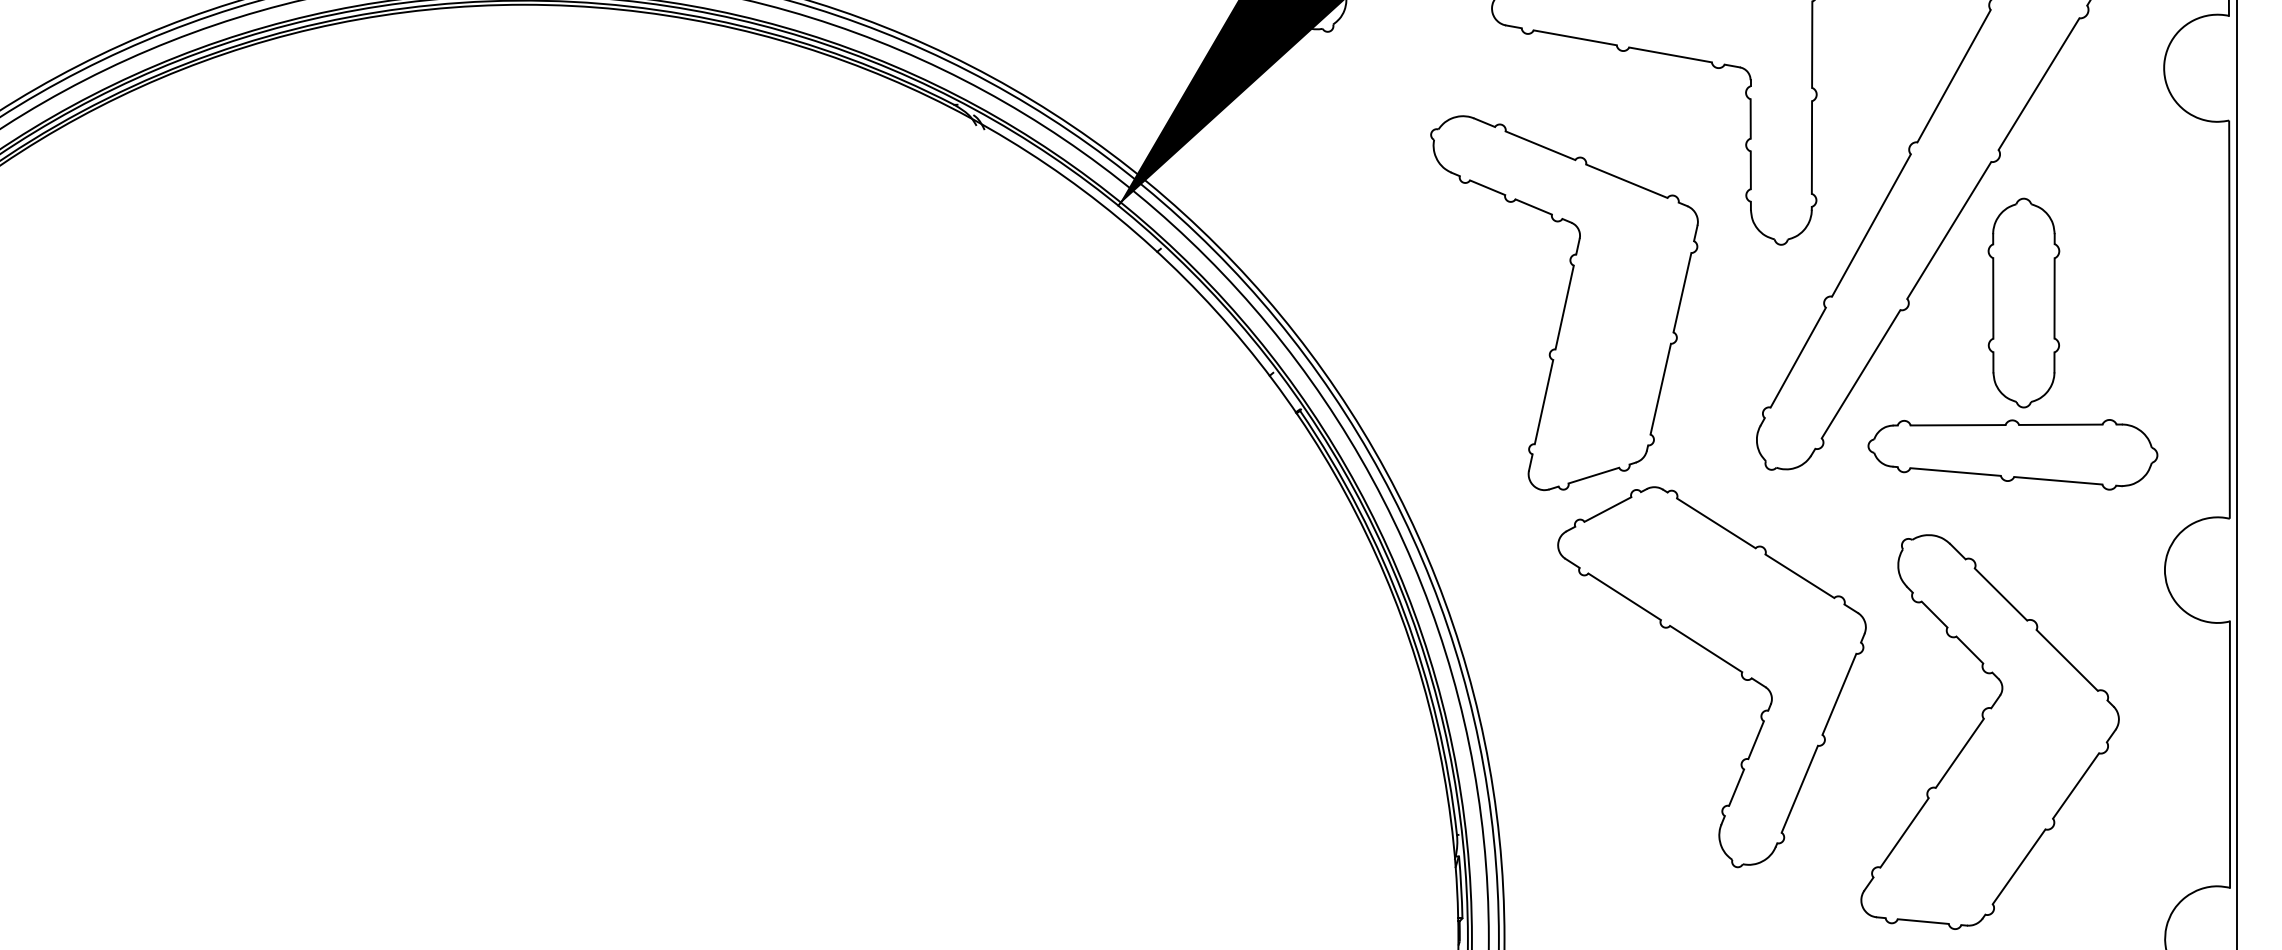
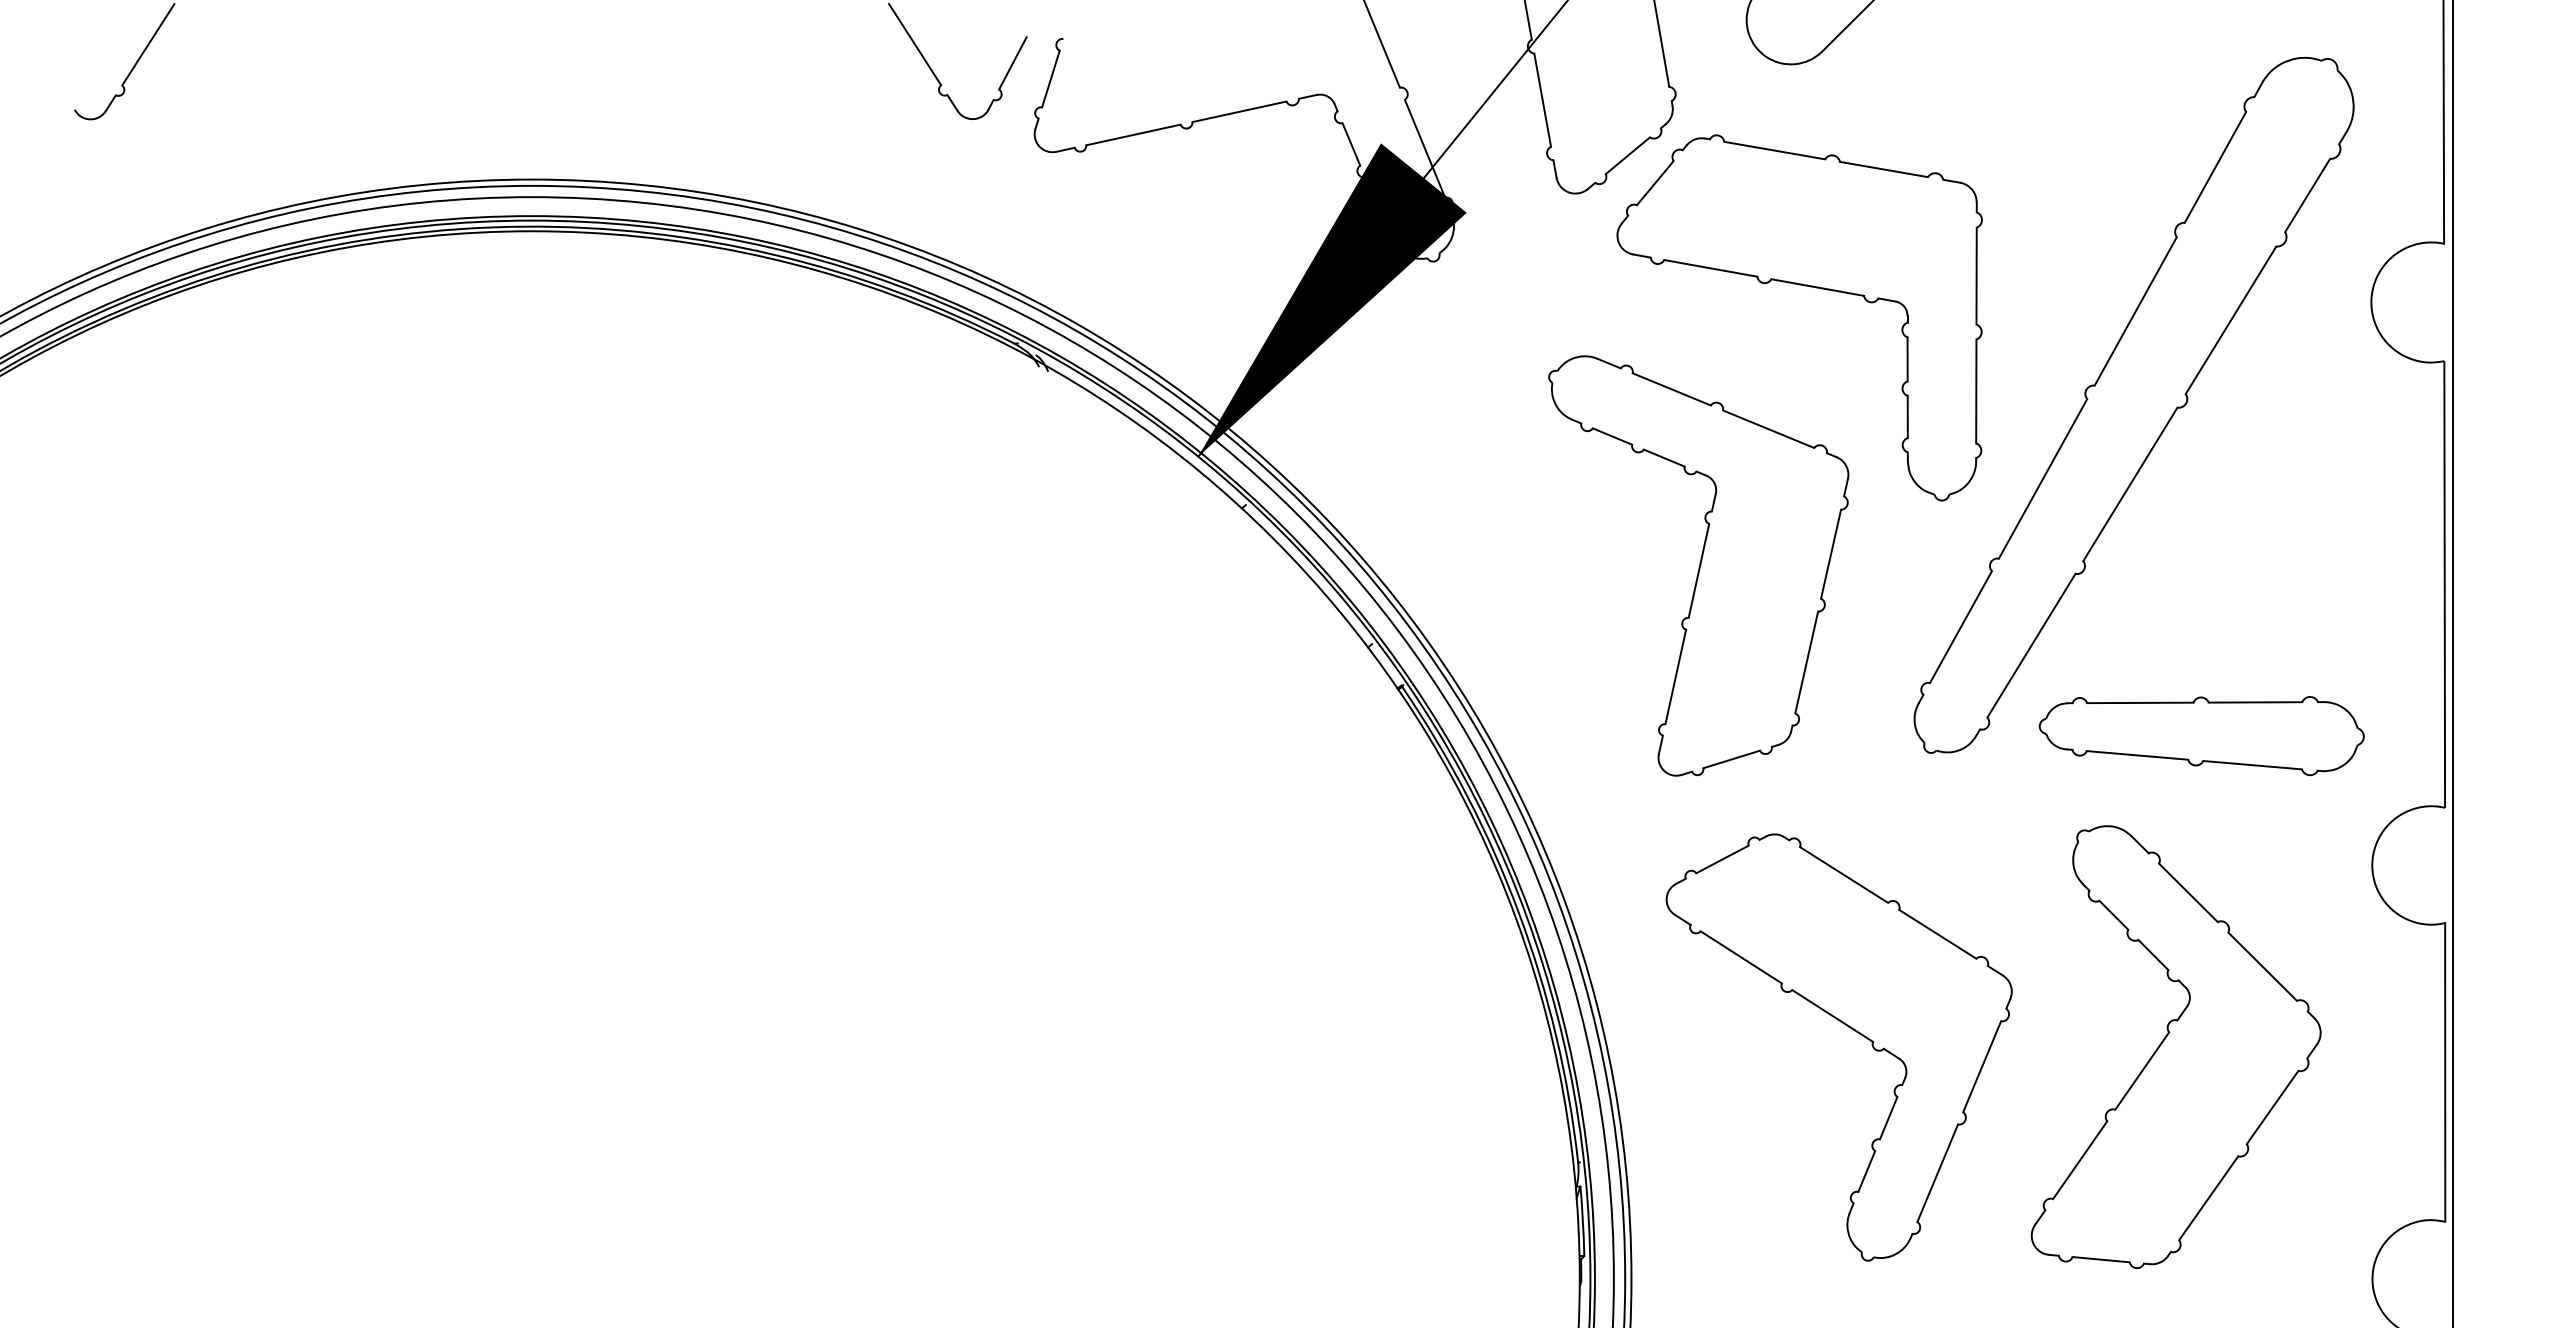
part: (2023, 302) -> (2213, 565), removed
part: (1722, 661) -> (1851, 1029), moved

